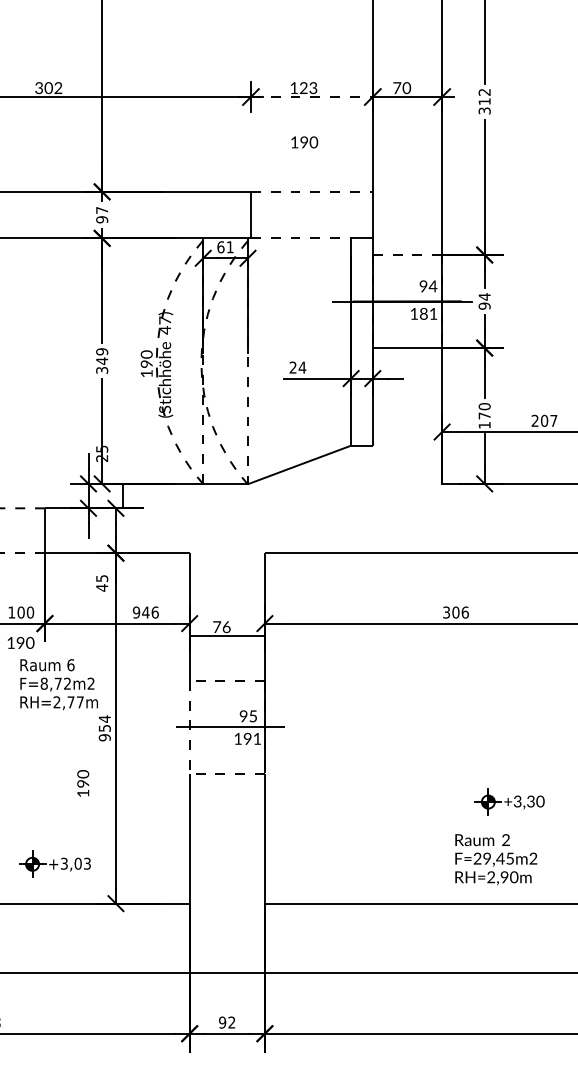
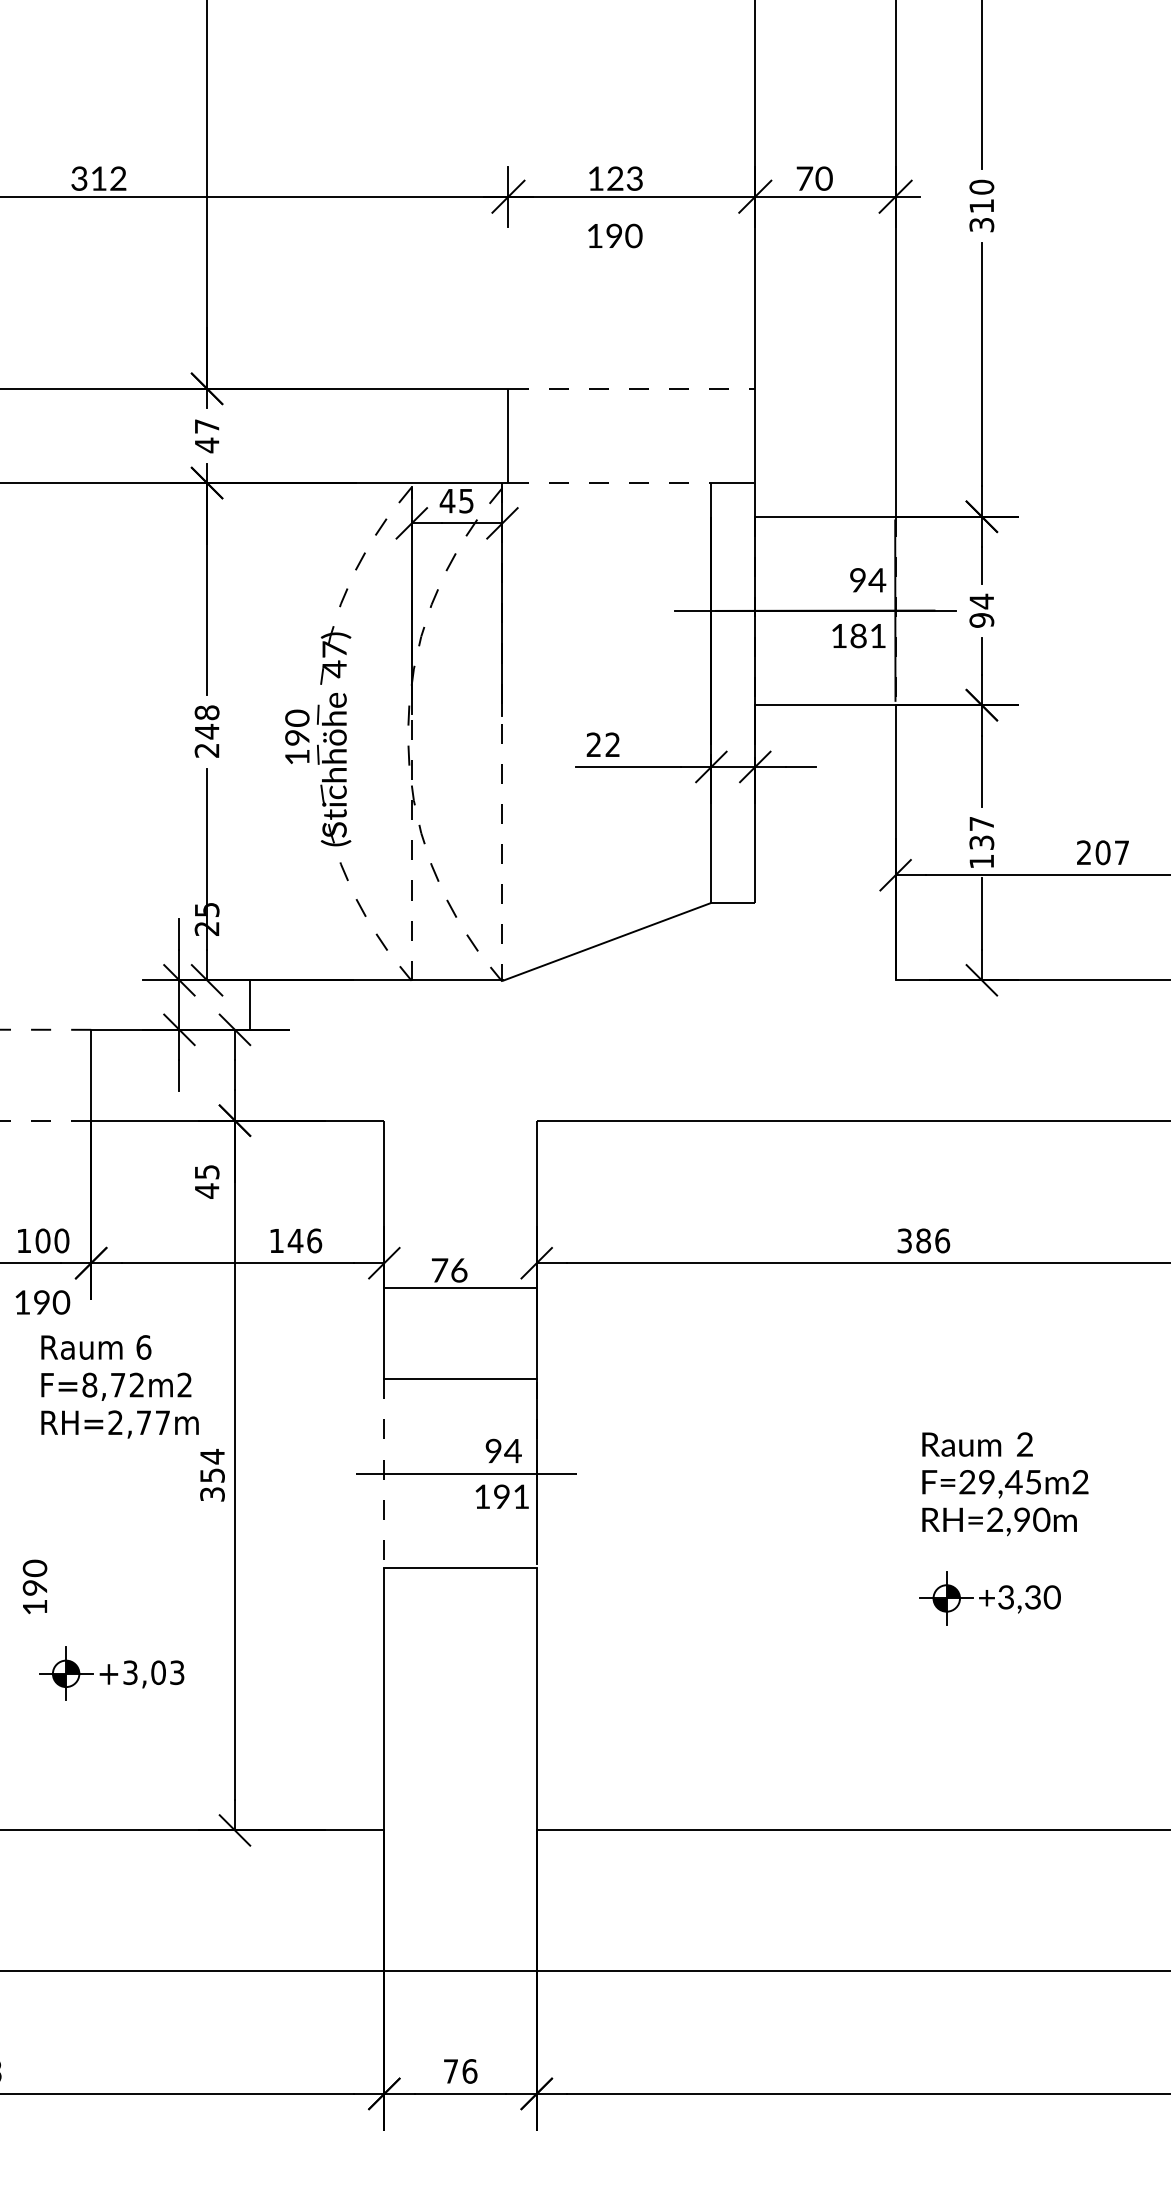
text: (48, 87) -> (98, 177), 302 -> 312
text: (484, 91) -> (981, 185), 312 -> 310
line: (311, 97) -> (631, 197), dashed -> solid
text: (304, 142) -> (614, 236), moved
text: (102, 219) -> (207, 444), 97 -> 47
text: (225, 247) -> (456, 501), 61 -> 45
line: (407, 255) -> (825, 517), dashed -> solid
text: (102, 360) -> (207, 730), 349 -> 248
text: (302, 367) -> (612, 744), 24 -> 22
text: (484, 411) -> (981, 833), 170 -> 137
text: (136, 612) -> (276, 1240), 946 -> 146
text: (455, 612) -> (922, 1240), 306 -> 386
line: (227, 680) -> (460, 1378), dashed -> solid
text: (252, 716) -> (511, 1451), 95 -> 94
text: (104, 737) -> (211, 1493), 954 -> 354
line: (227, 773) -> (460, 1566), dashed -> solid
text: (83, 783) -> (35, 1587), moved
part: (509, 801) -> (989, 1597), moved
text: (496, 859) -> (1005, 1483), moved
part: (54, 863) -> (110, 1672), moved
text: (227, 1022) -> (460, 2071), 92 -> 76

